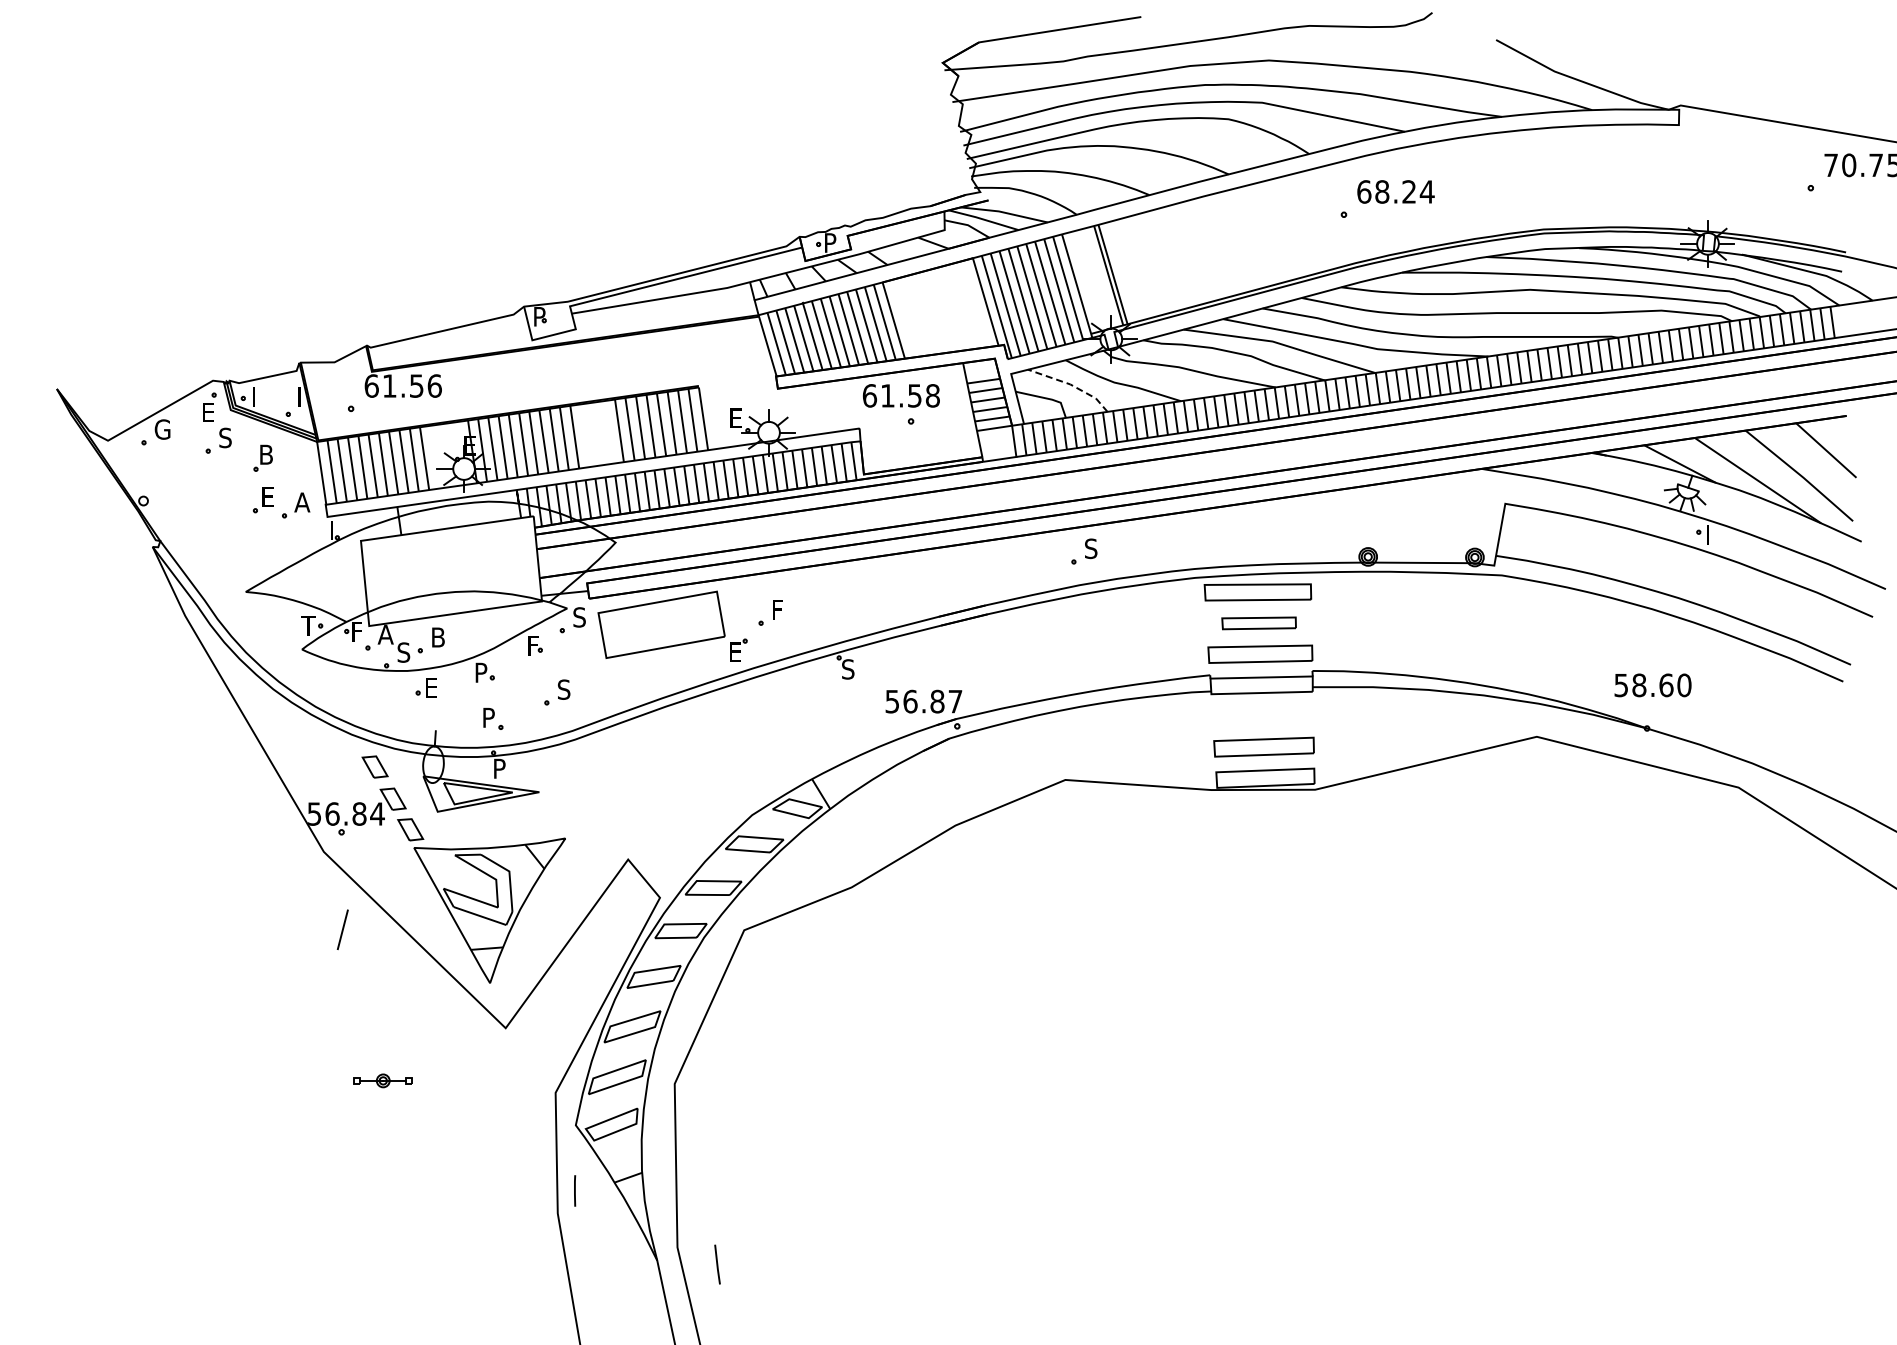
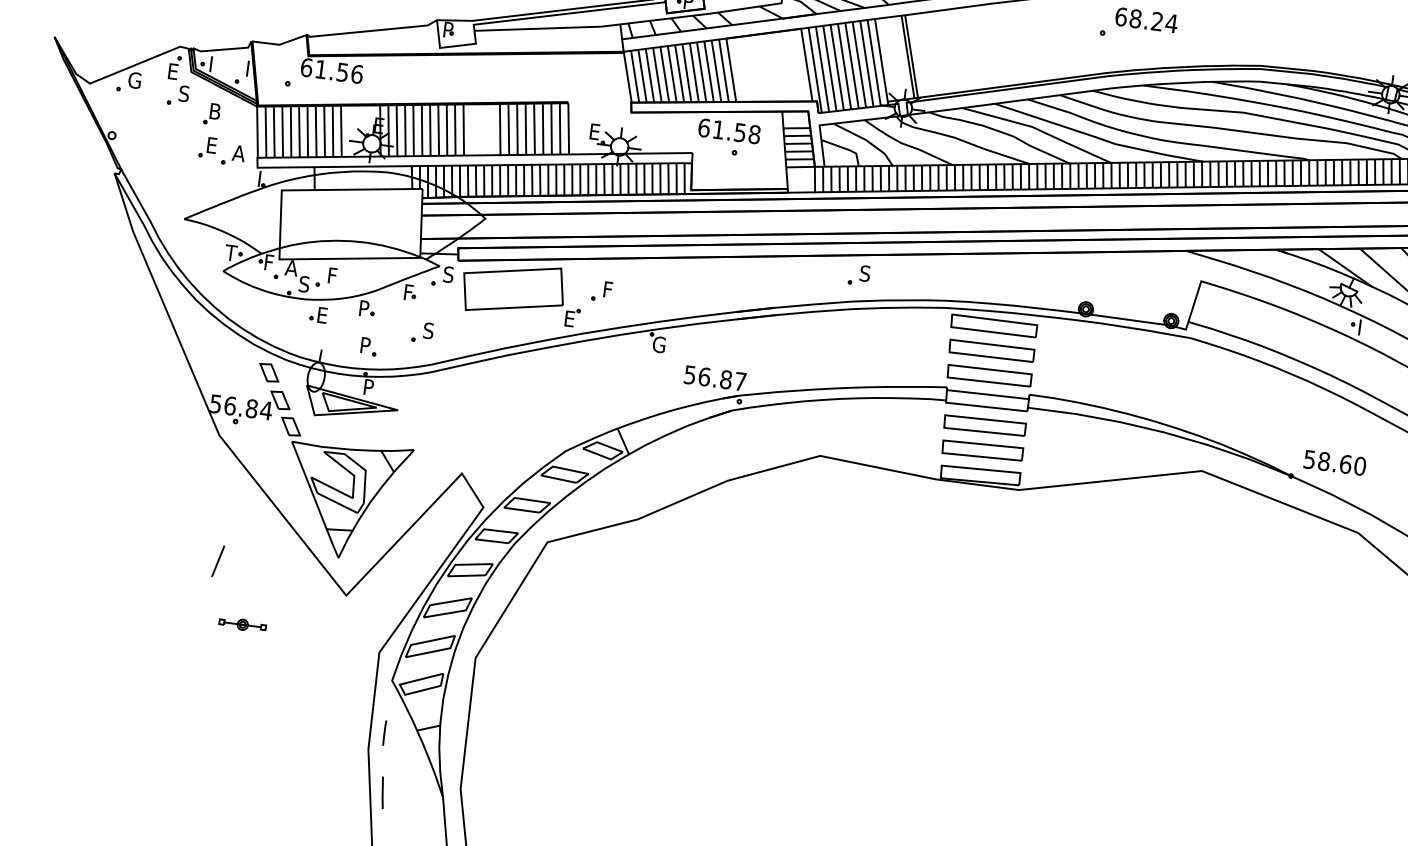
line: (1071, 384) -> (866, 140), dashed -> solid
part: (1258, 623) -> (991, 351), size x1.43
text: (438, 637) -> (333, 275), B -> F
text: (849, 669) -> (659, 344), S -> G
text: (1652, 685) -> (1334, 463), moved
part: (1262, 716) -> (984, 425), added
line: (342, 929) -> (217, 561), moved
line: (717, 1264) -> (382, 792), moved

